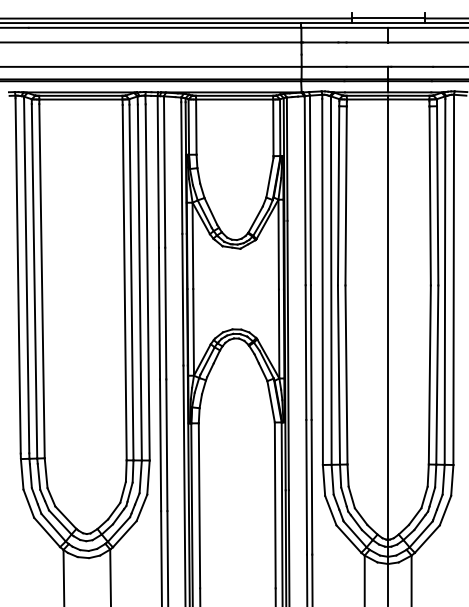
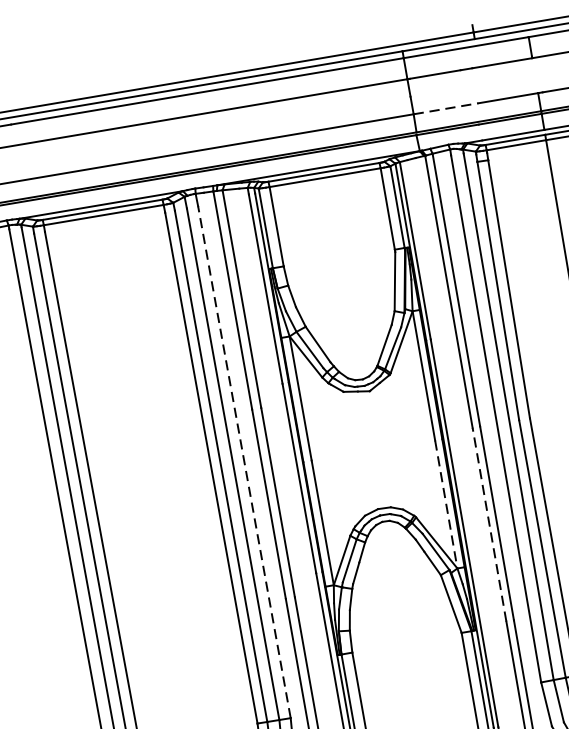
line: (324, 66) -> (446, 108), solid -> dashed
line: (147, 281) -> (243, 460), solid -> dashed
line: (279, 334) -> (446, 505), solid -> dashed
line: (306, 352) -> (490, 524), solid -> dashed

